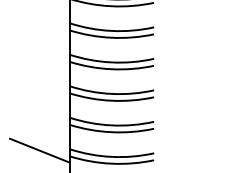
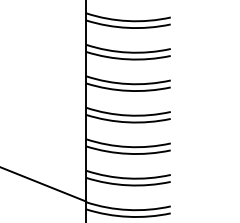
line: (39, 150) -> (56, 140), removed

